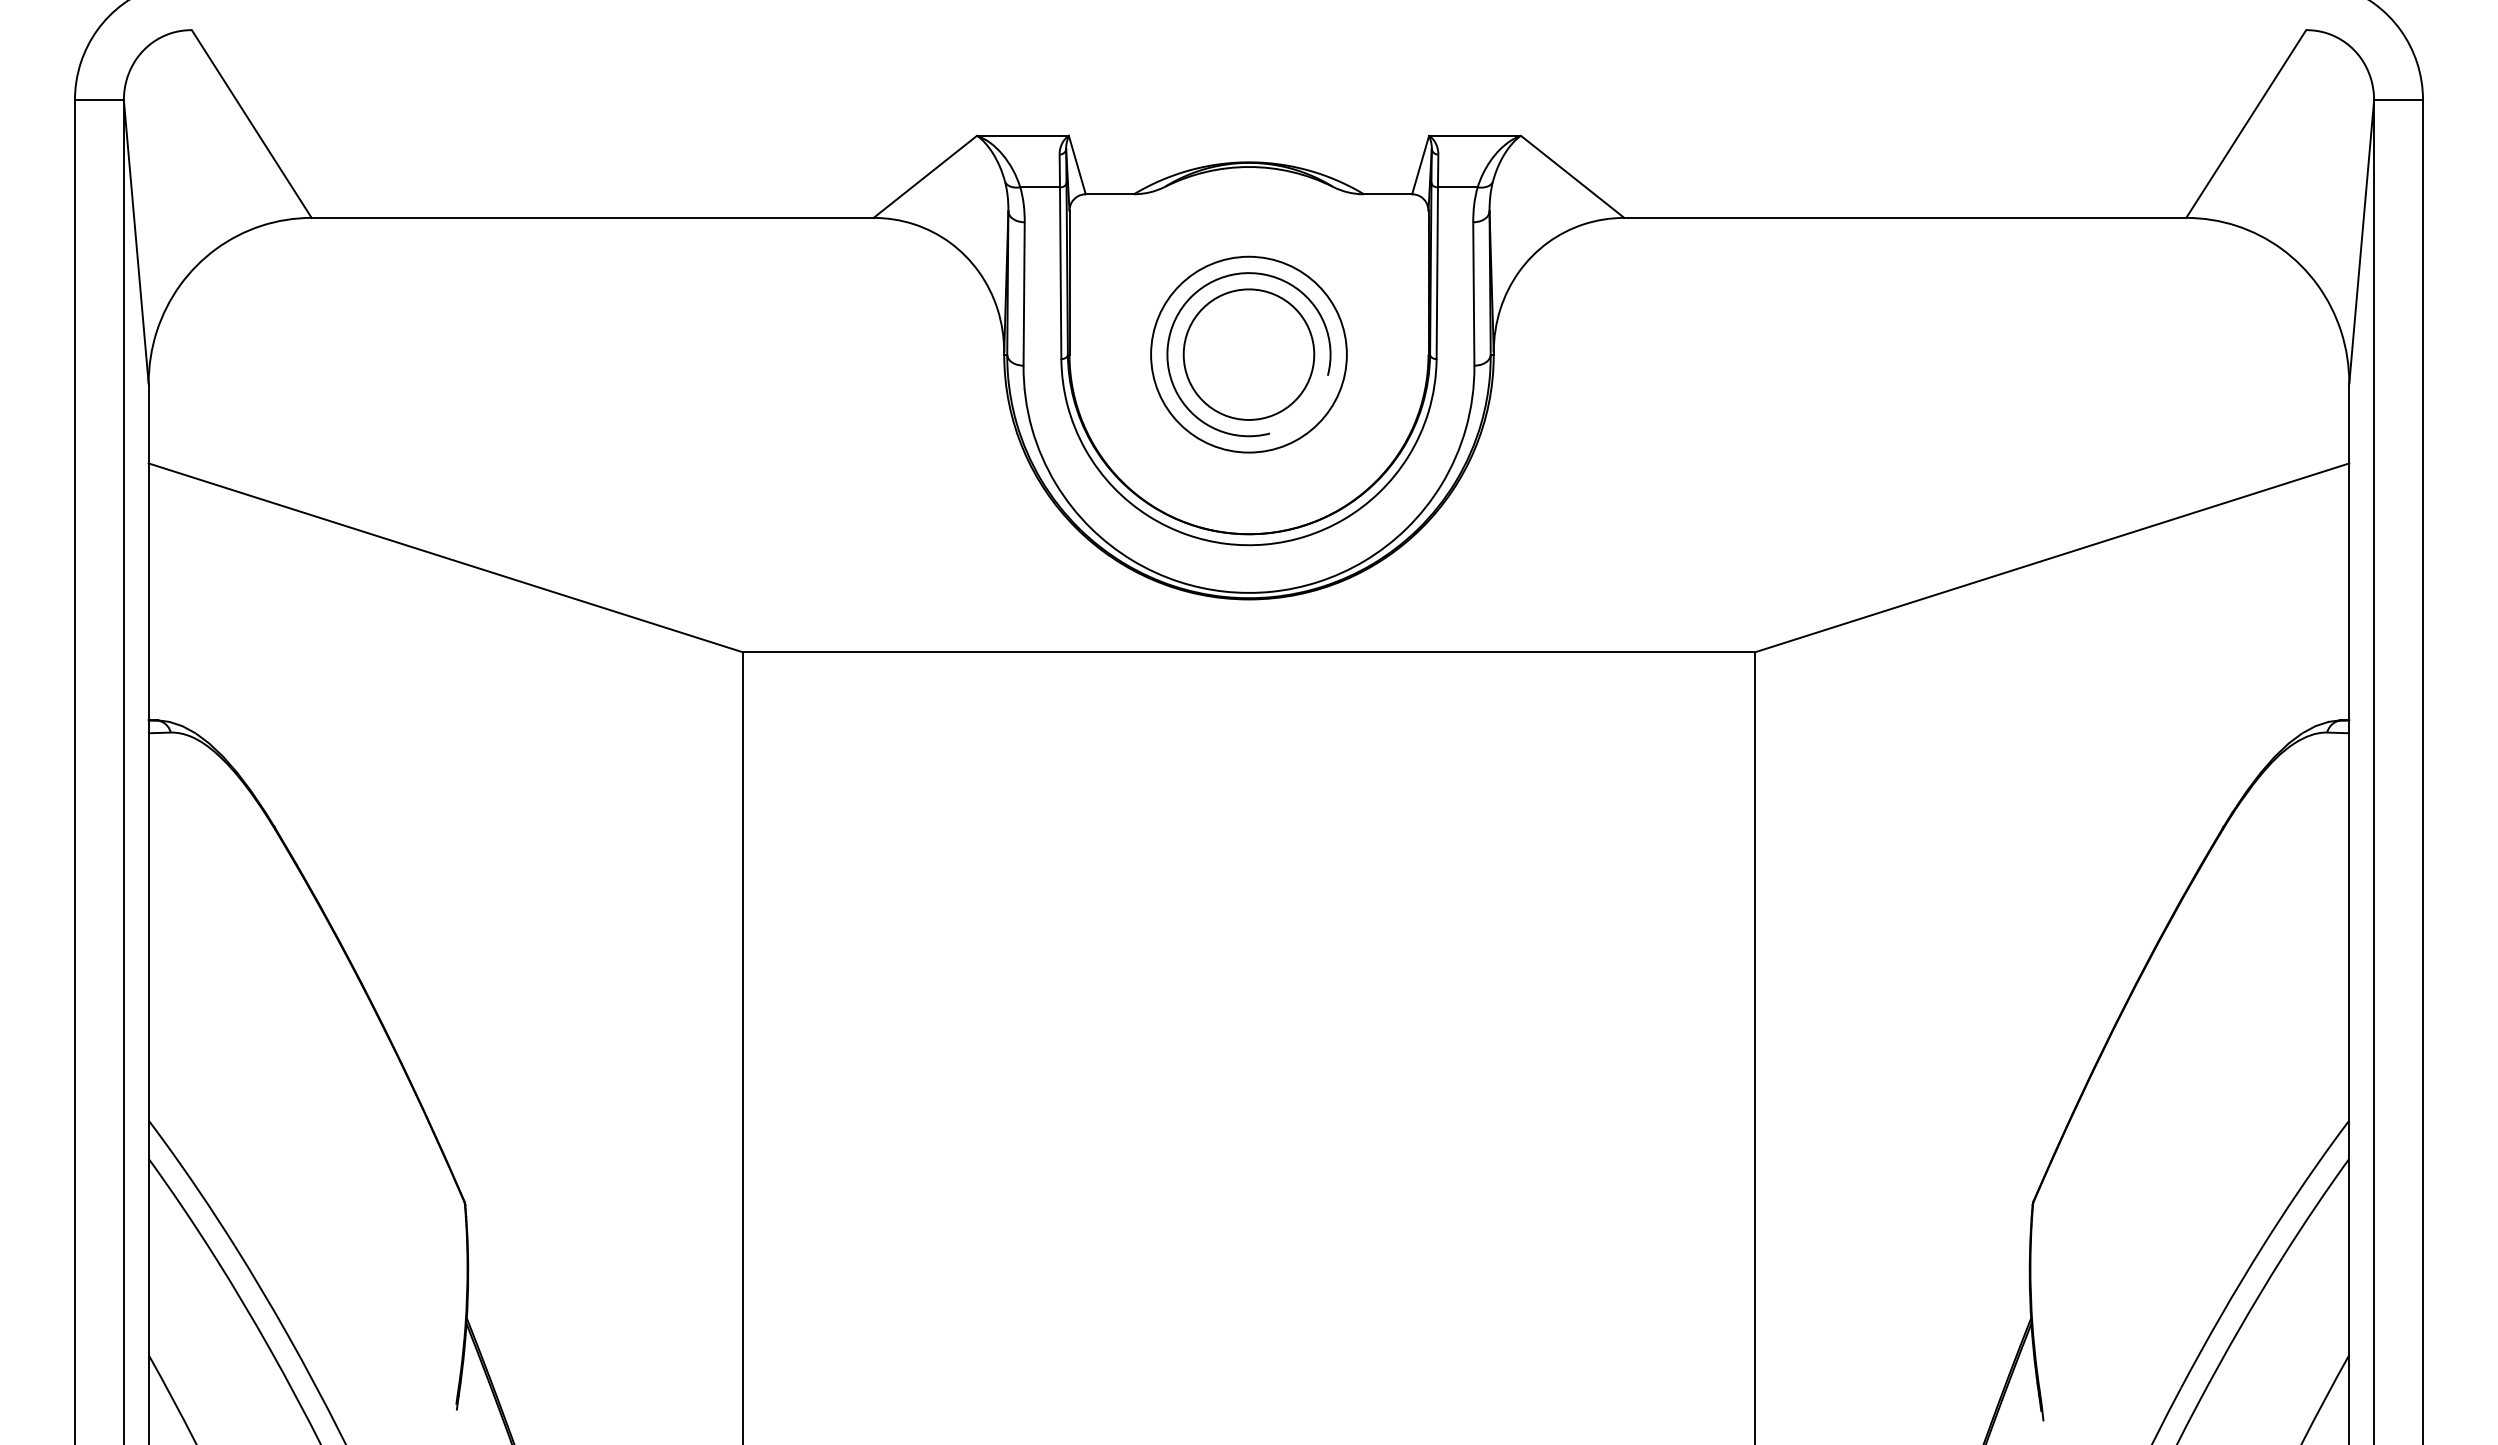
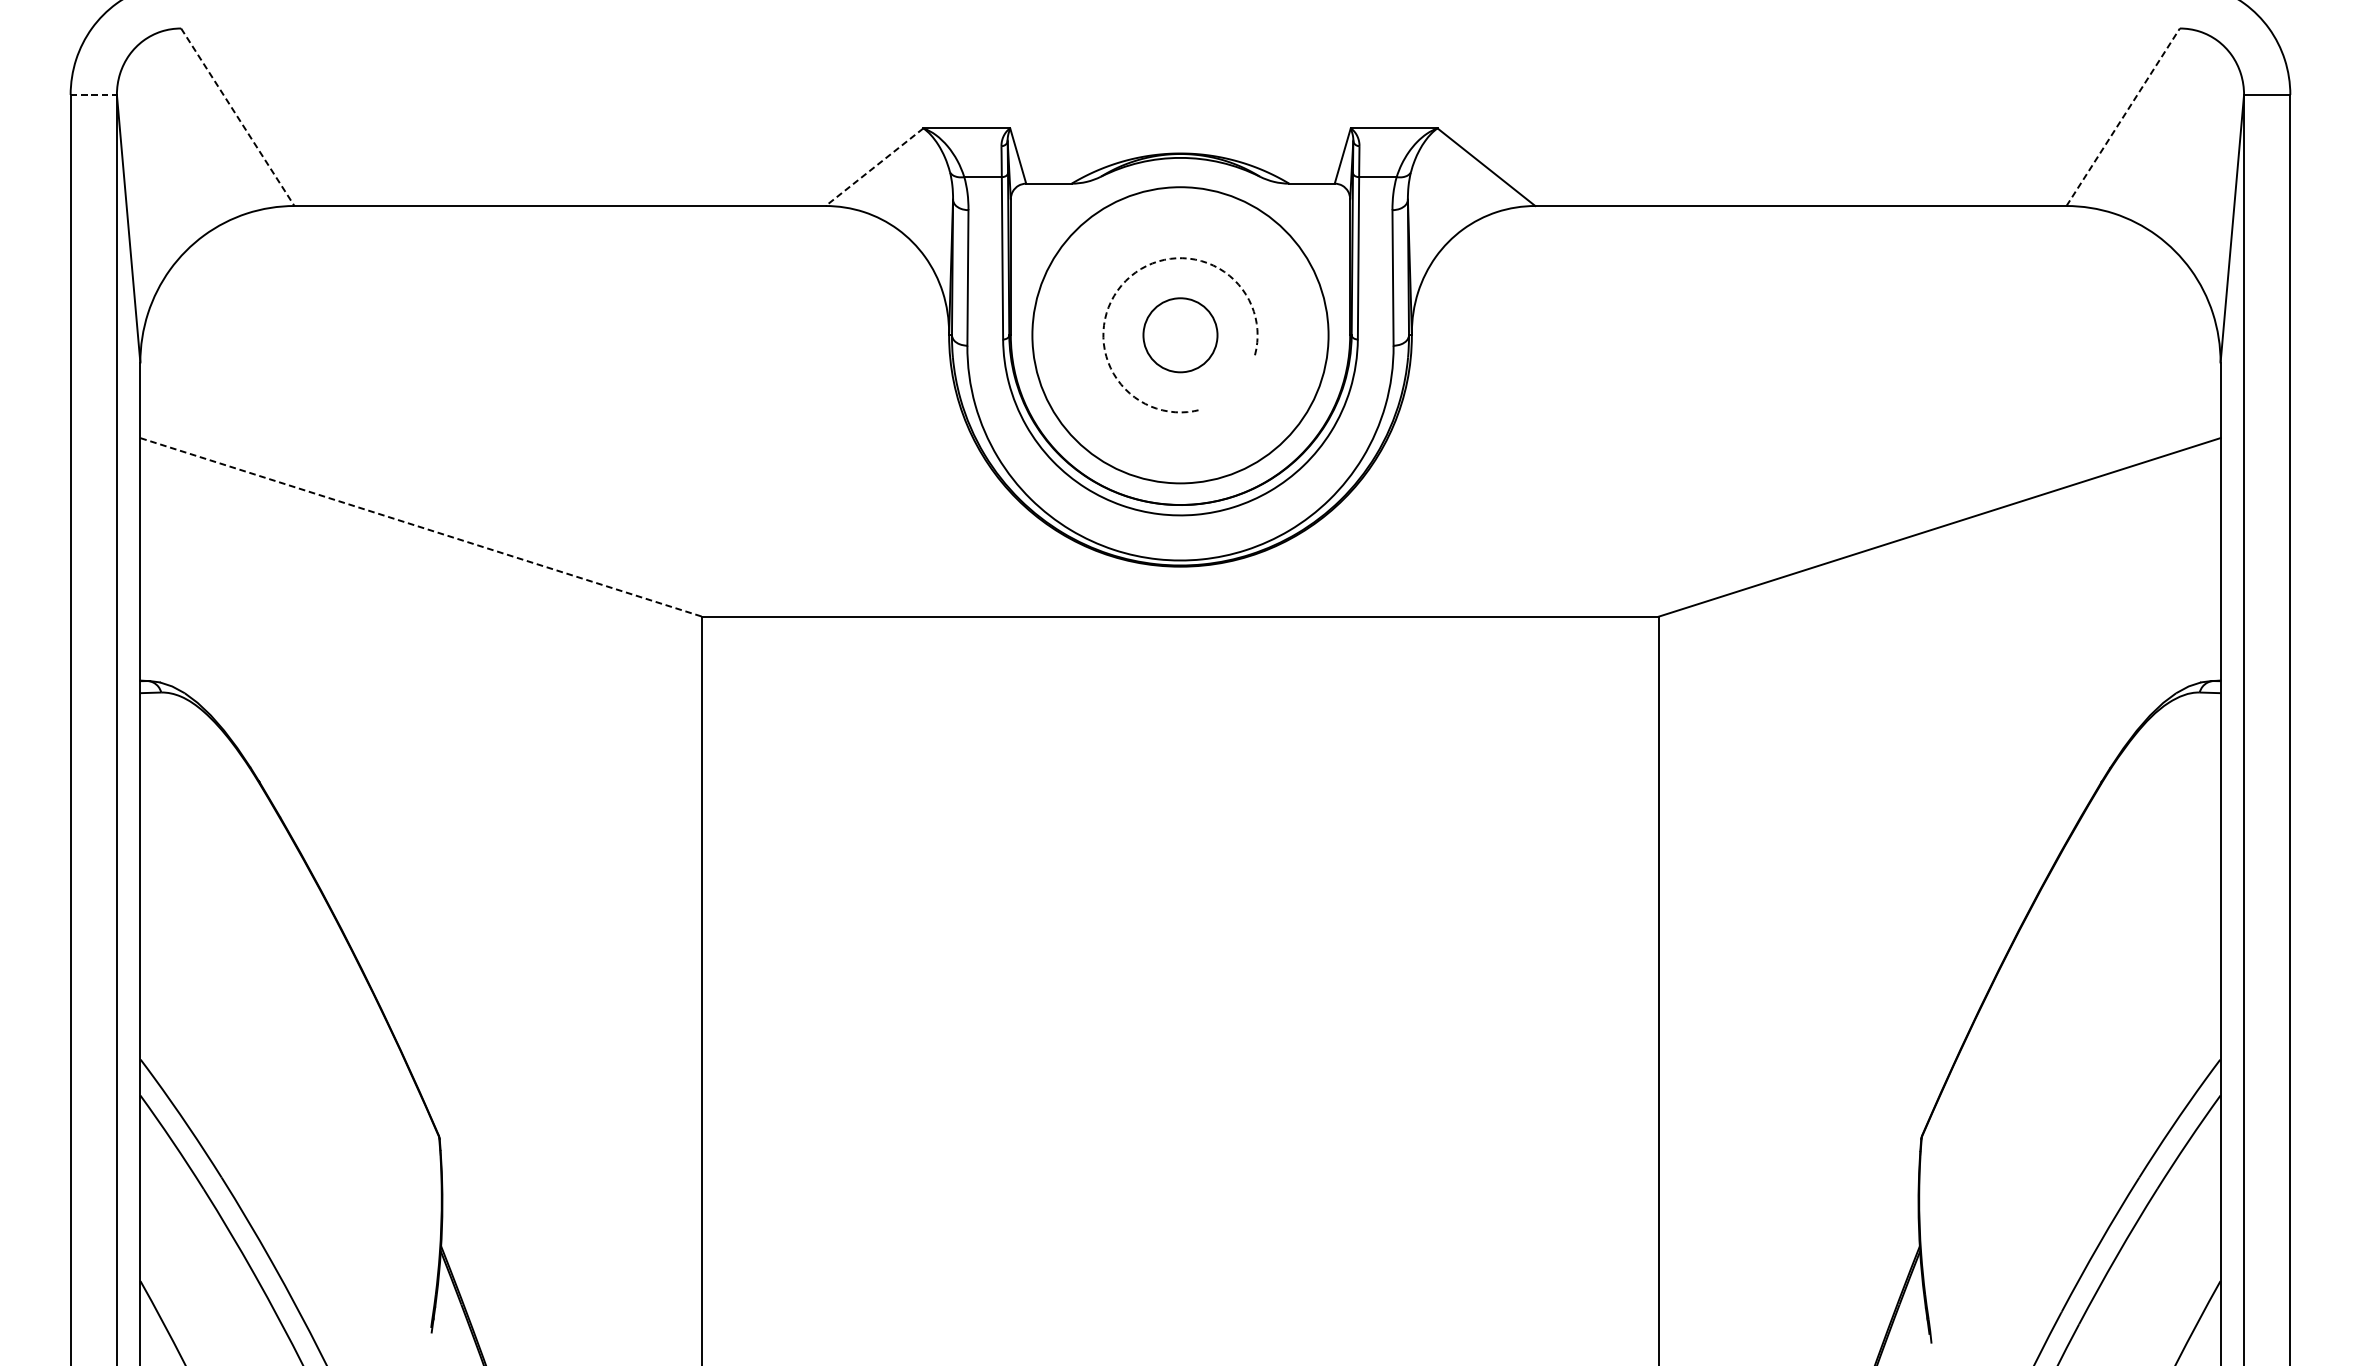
line: (99, 100) -> (93, 95), solid -> dashed
line: (2246, 123) -> (2123, 116), solid -> dashed
line: (252, 124) -> (238, 117), solid -> dashed
line: (925, 176) -> (874, 166), solid -> dashed
arc: (1191, 297) -> (1126, 281), solid -> dashed
circle: (1248, 354) -> (1180, 335), size x0.6
circle: (1248, 354) -> (1180, 335), size x1.6
line: (445, 557) -> (420, 527), solid -> dashed

